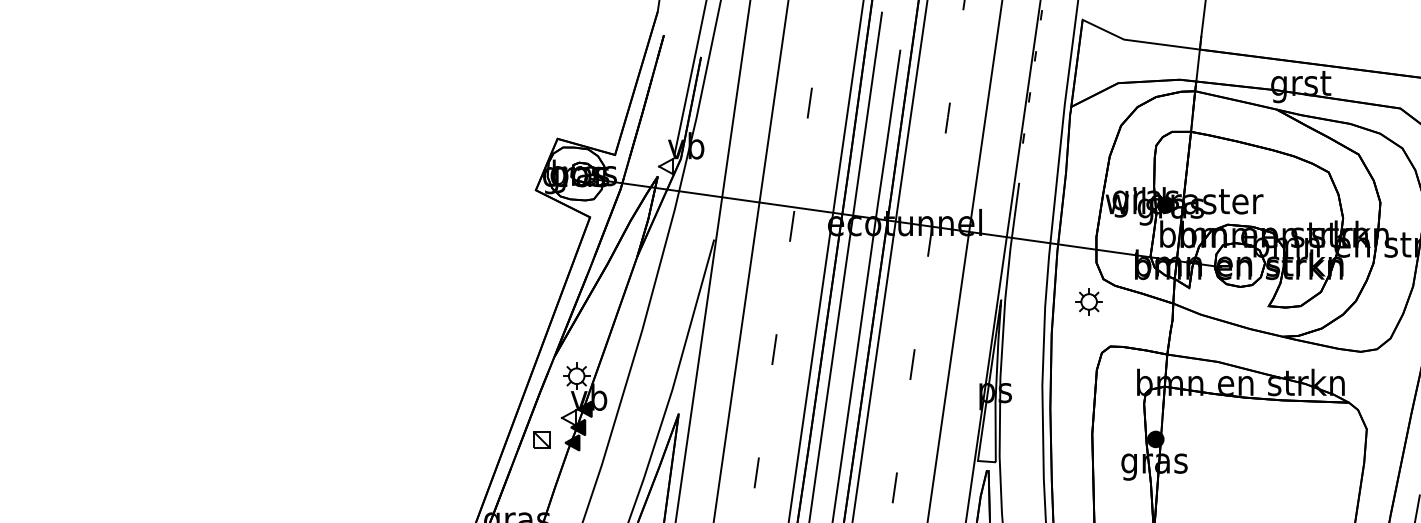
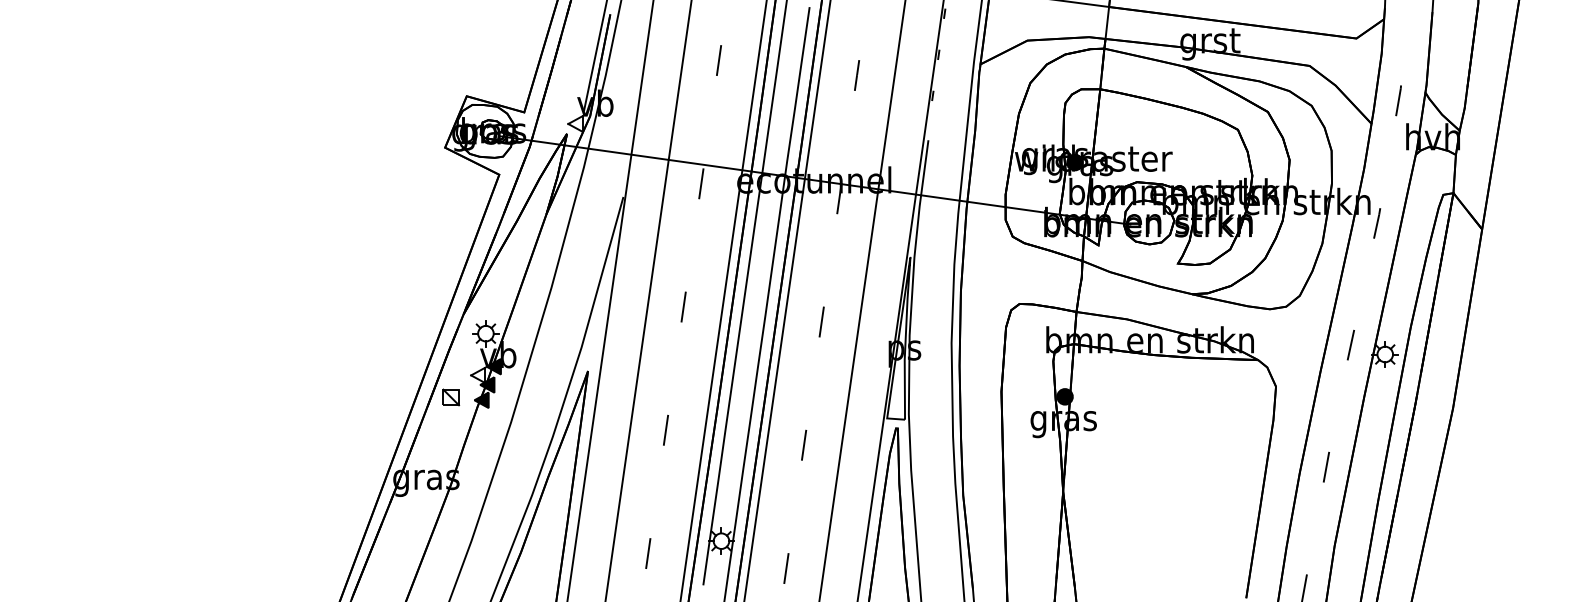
part: (1088, 301) -> (997, 258), removed

